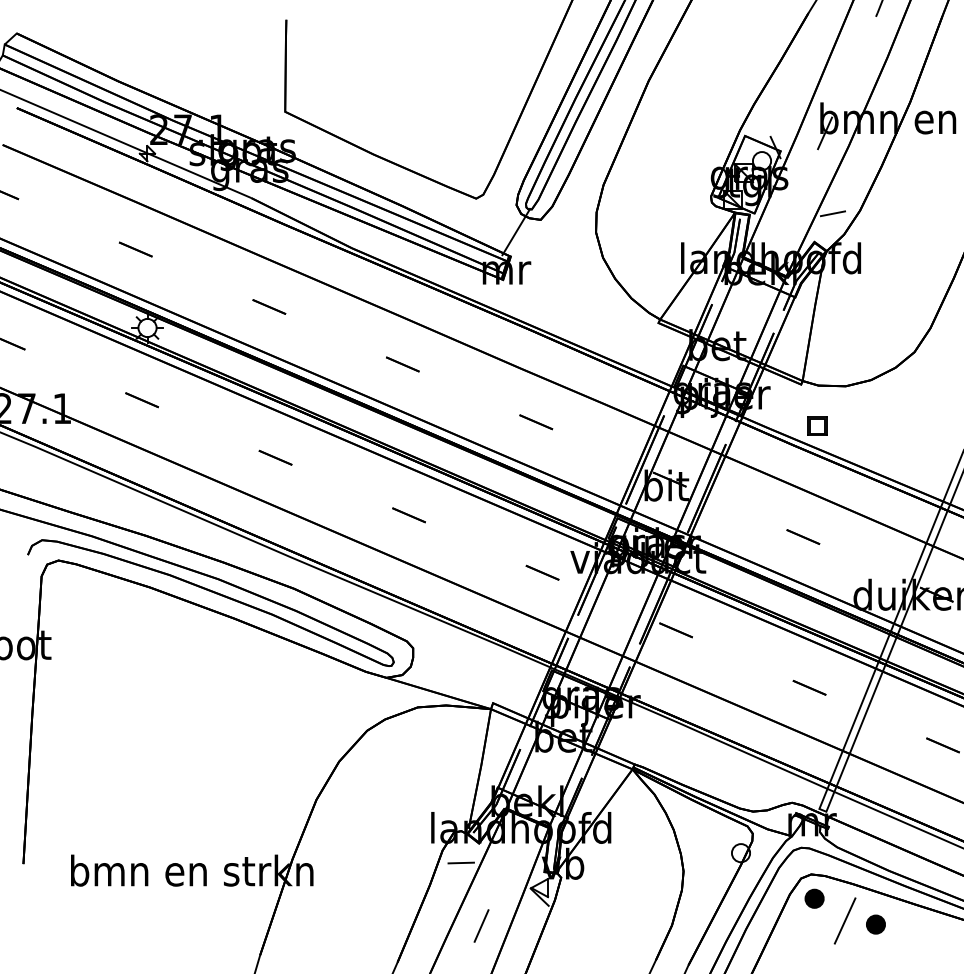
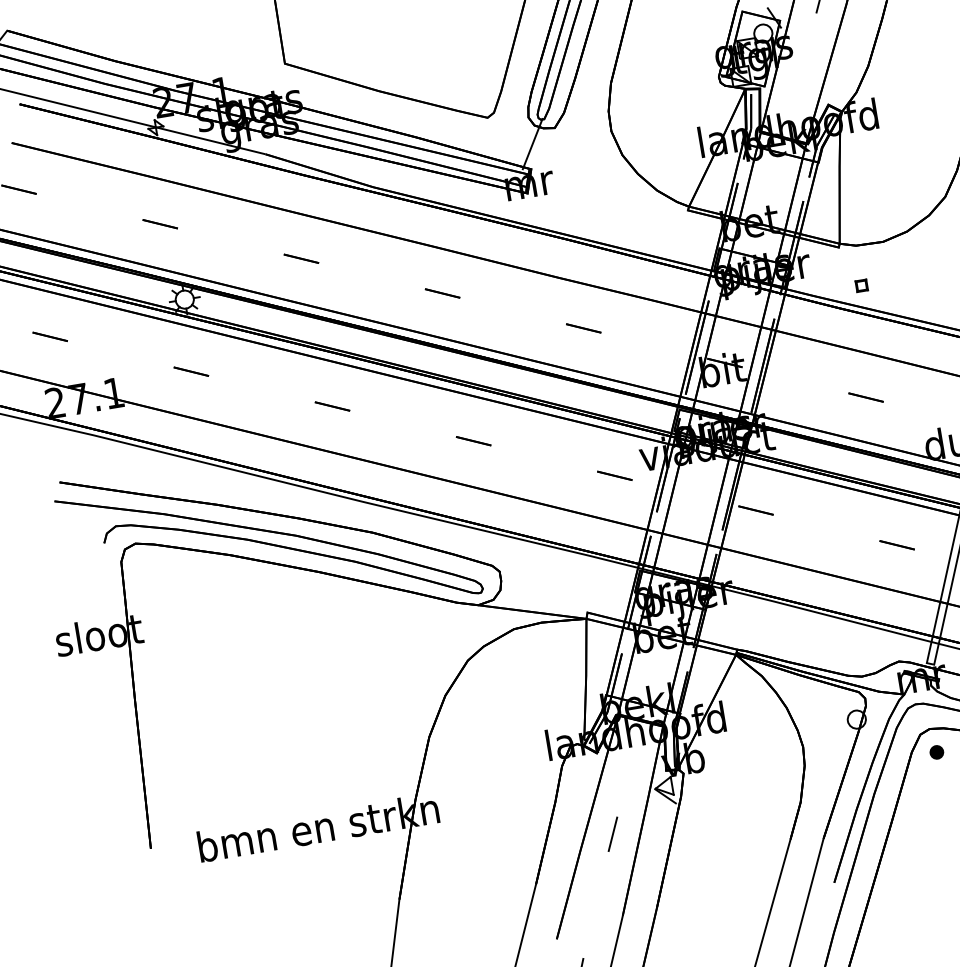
line: (832, 213) -> (841, 73), removed
part: (817, 425) -> (861, 285), size x0.6
line: (460, 862) -> (581, 775), removed
part: (814, 898) -> (936, 752), size x0.7

